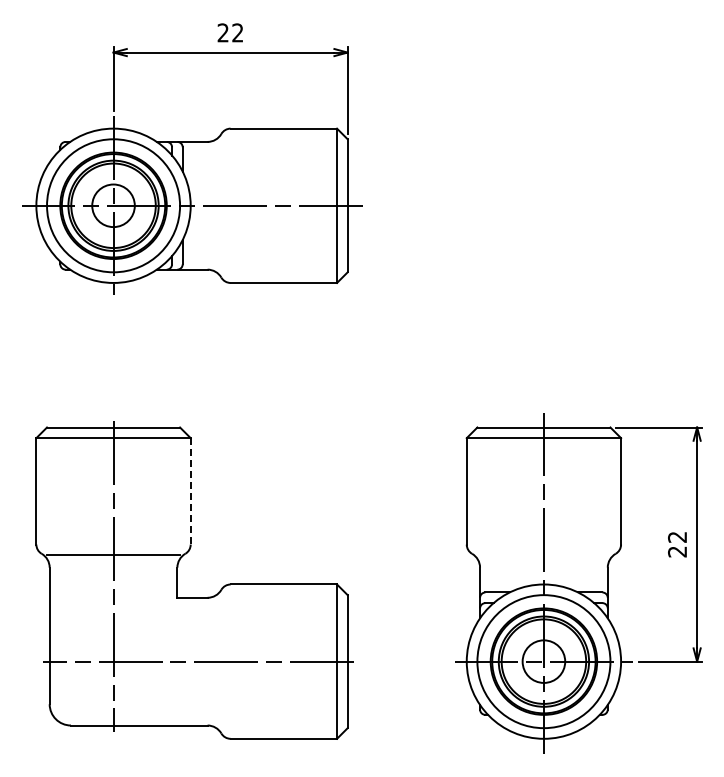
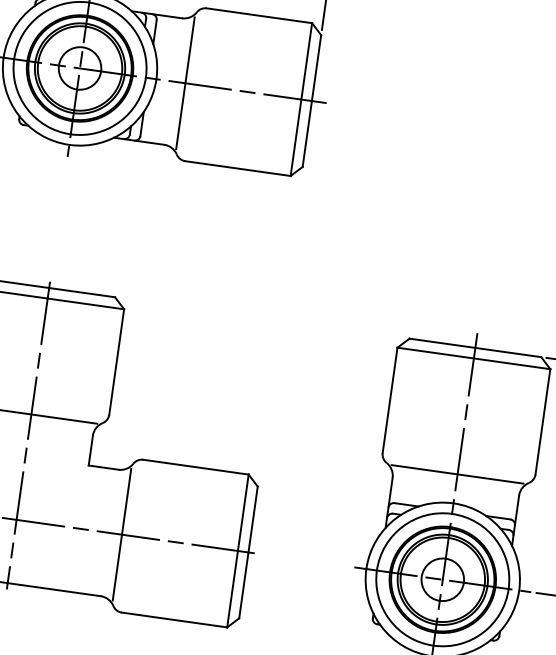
line: (219, 205) -> (185, 82), added
line: (190, 491) -> (116, 362), dashed -> solid
line: (543, 555) -> (457, 474), added
line: (219, 661) -> (121, 534), added

